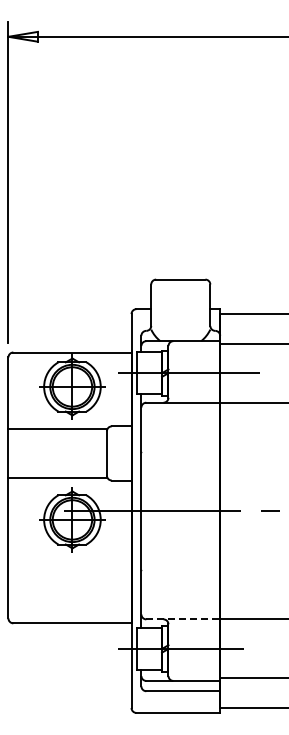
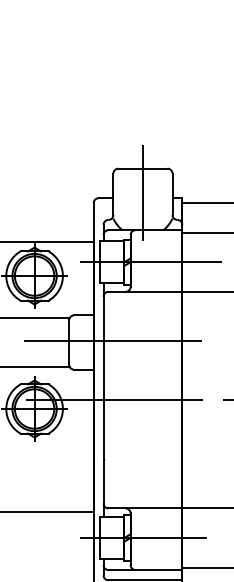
line: (180, 304) -> (142, 193), added
line: (156, 451) -> (118, 340), added
line: (183, 619) -> (145, 508), dashed -> solid

